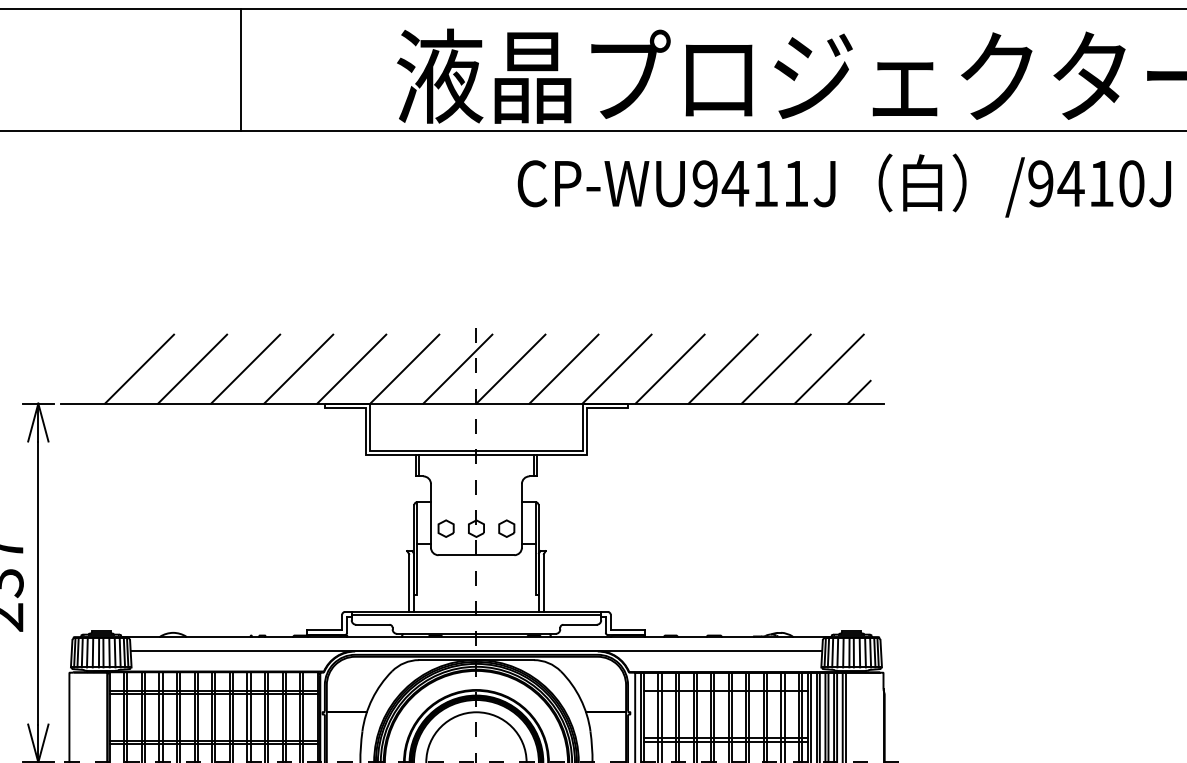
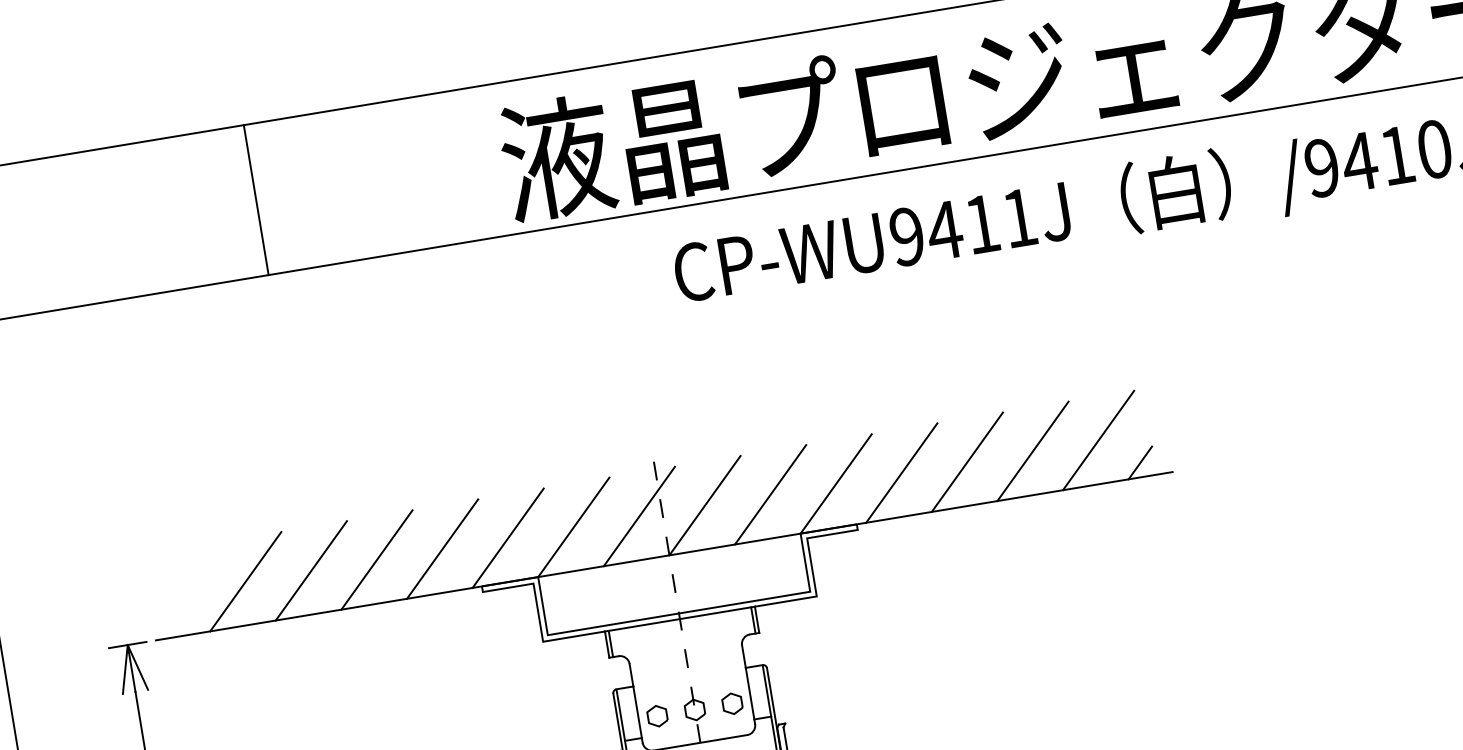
line: (241, 69) -> (256, 199), moved

